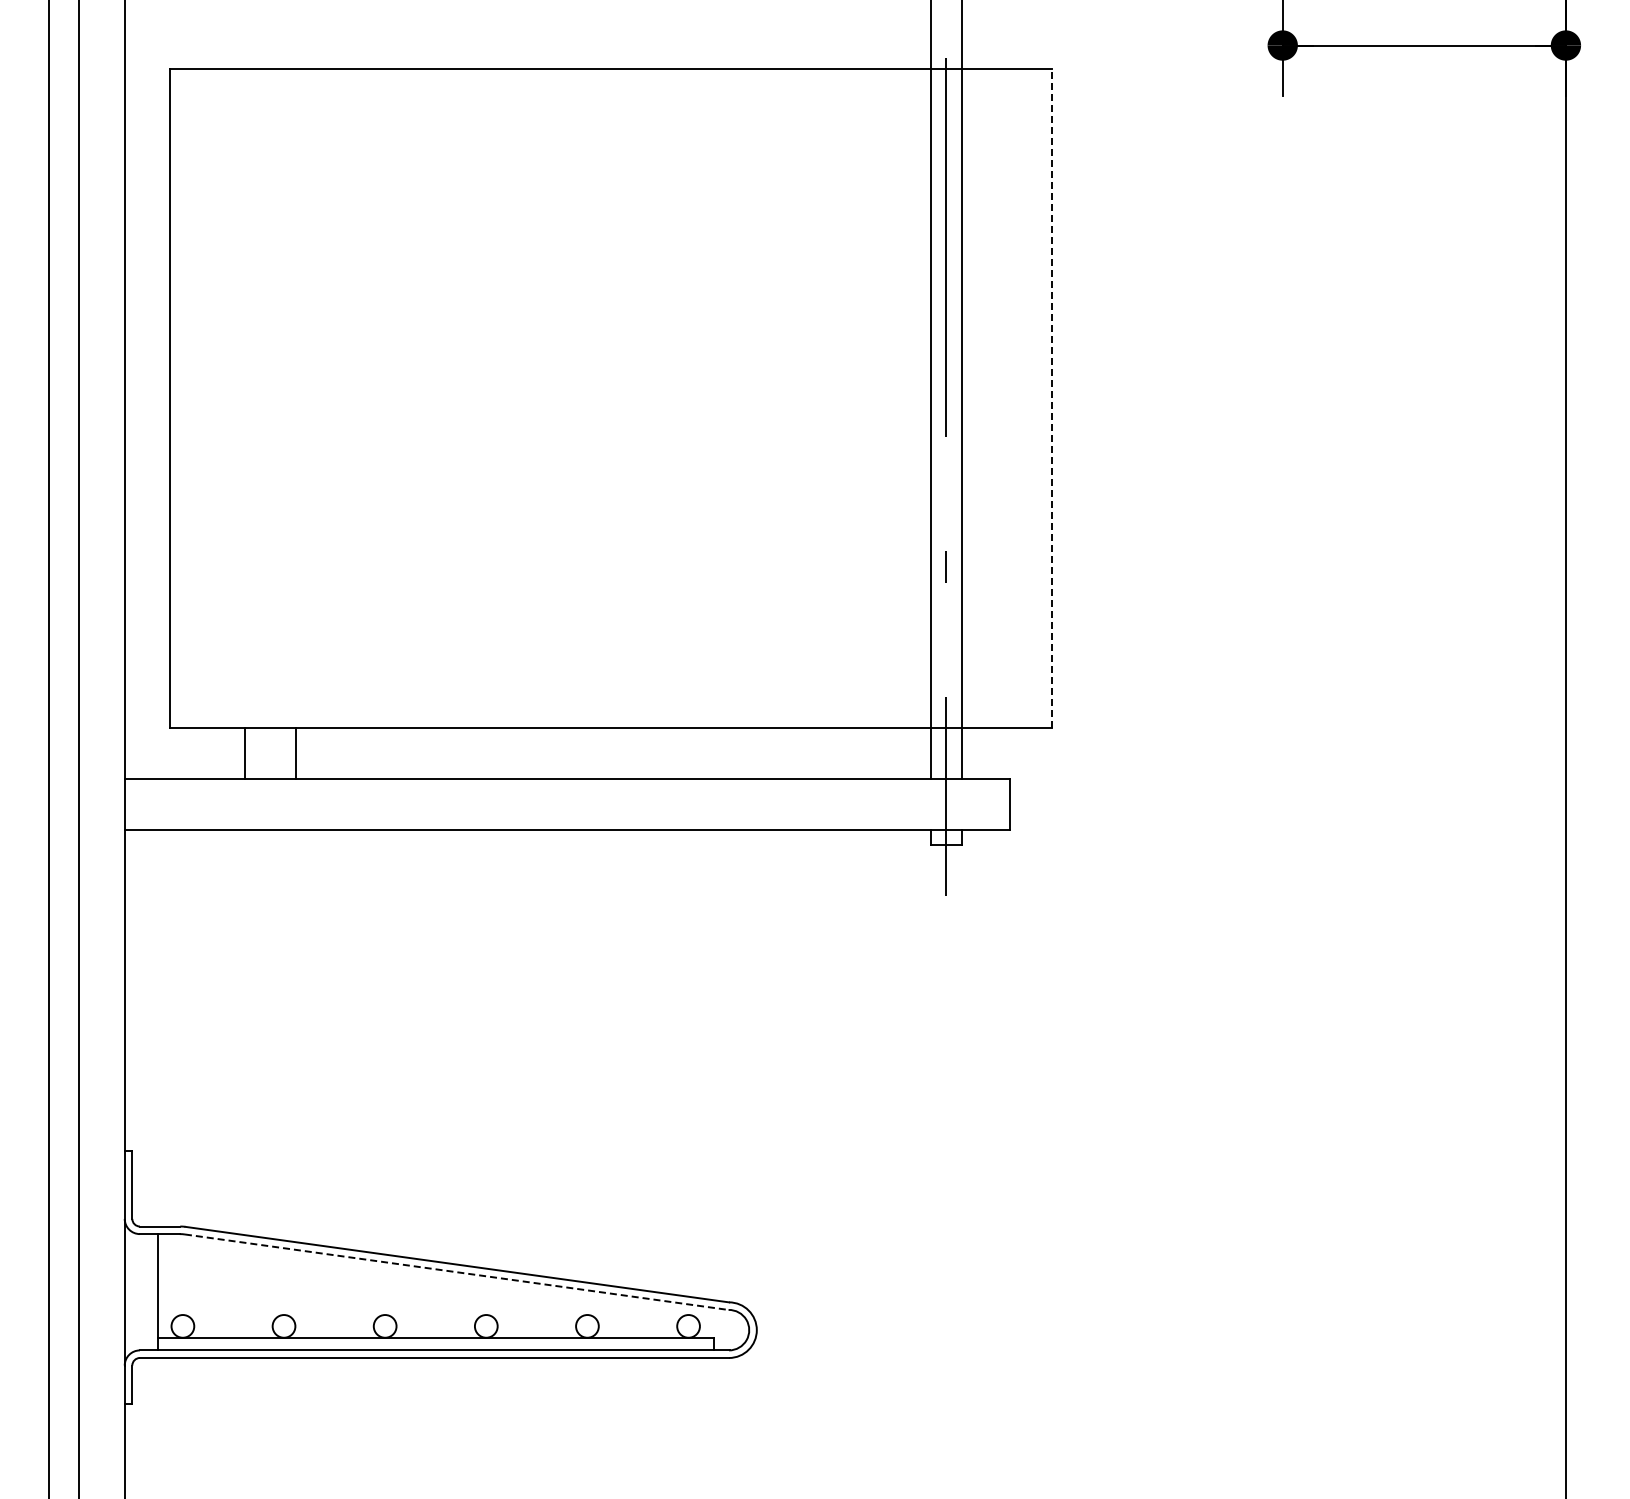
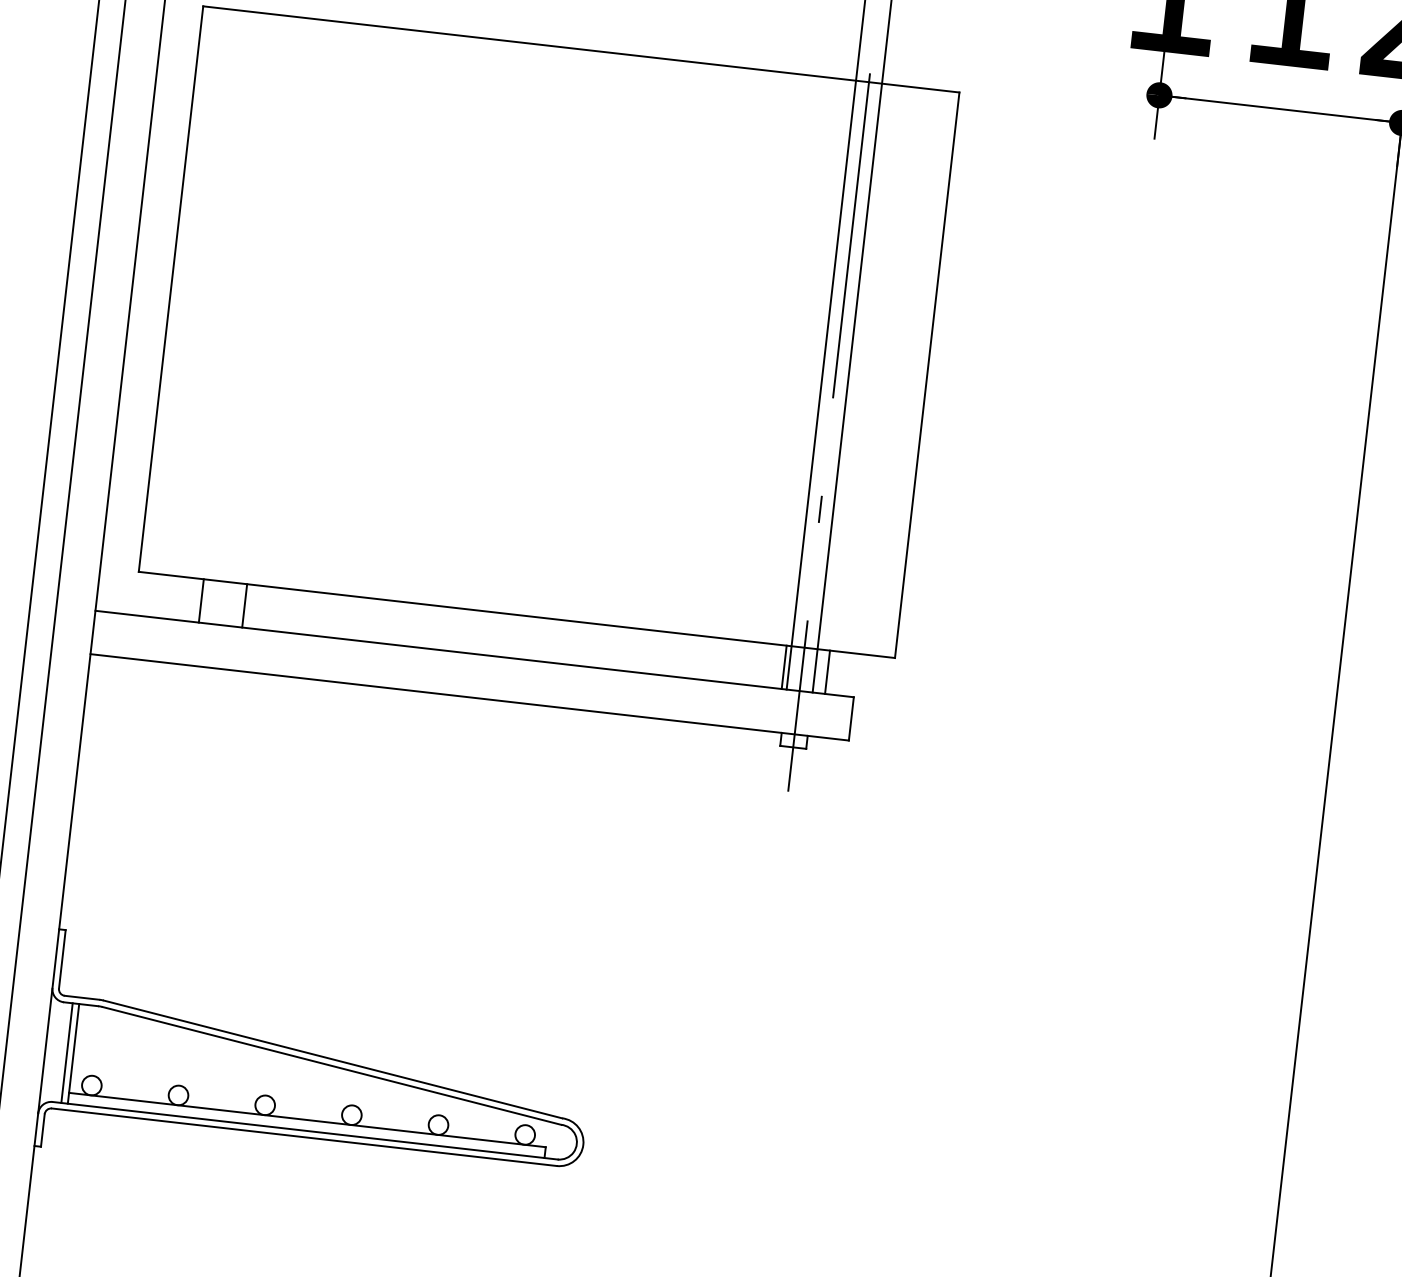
line: (1051, 398) -> (926, 375), dashed -> solid
line: (925, 753) -> (784, 667), added
line: (976, 753) -> (827, 672), added
line: (457, 1272) -> (332, 1066), dashed -> solid
line: (150, 1292) -> (67, 1053), added

